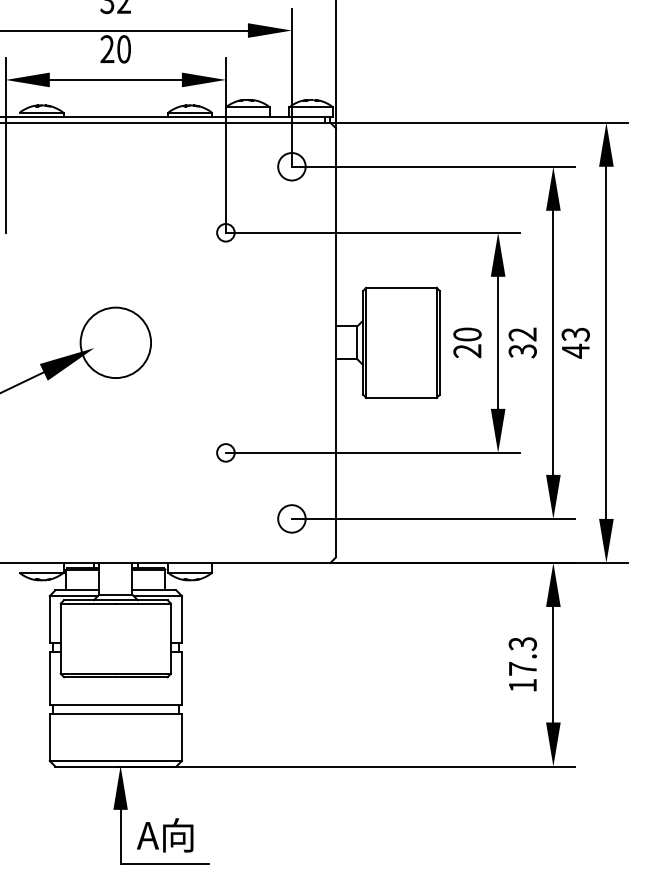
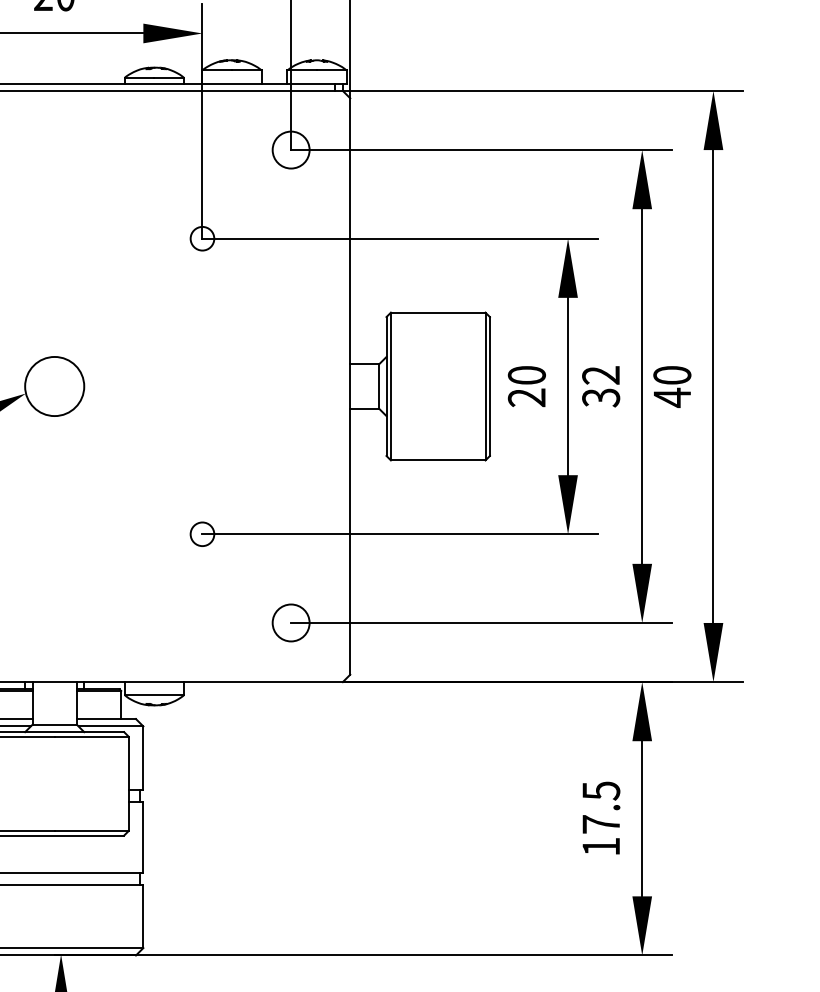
text: (575, 334) -> (671, 375), 43 -> 40
circle: (115, 342) -> (54, 386), size x0.62
text: (522, 643) -> (600, 790), 17.3 -> 17.5

